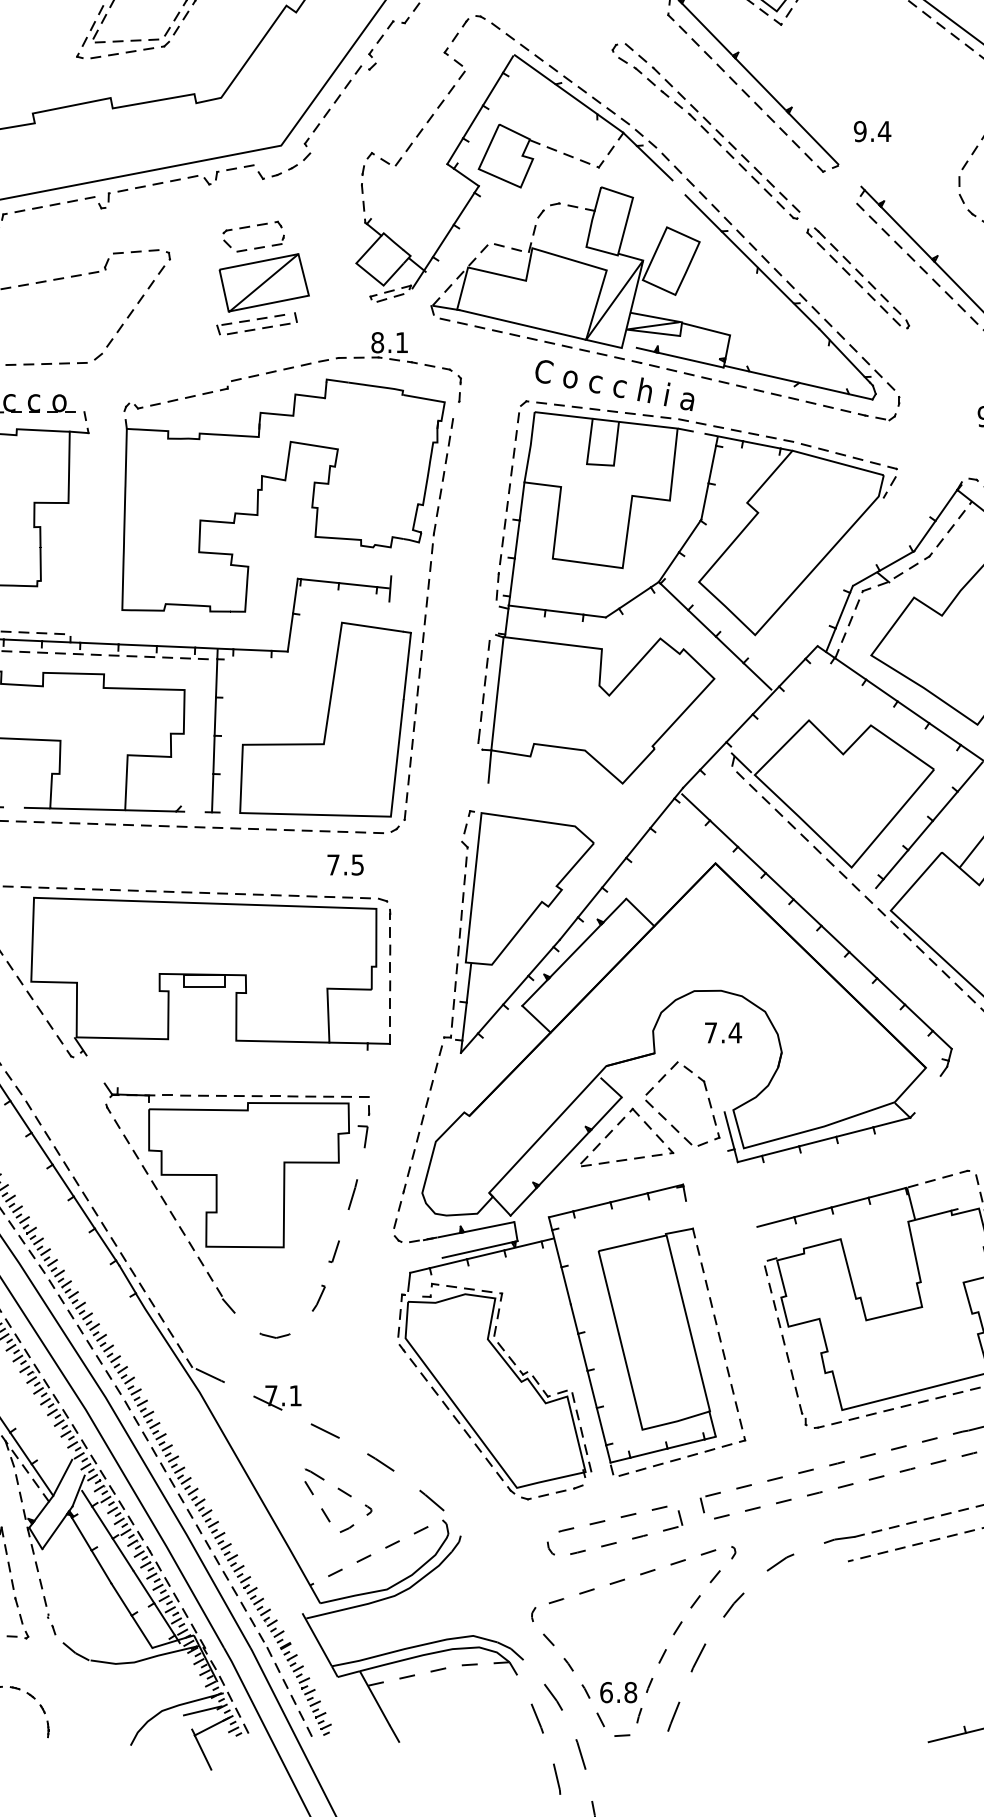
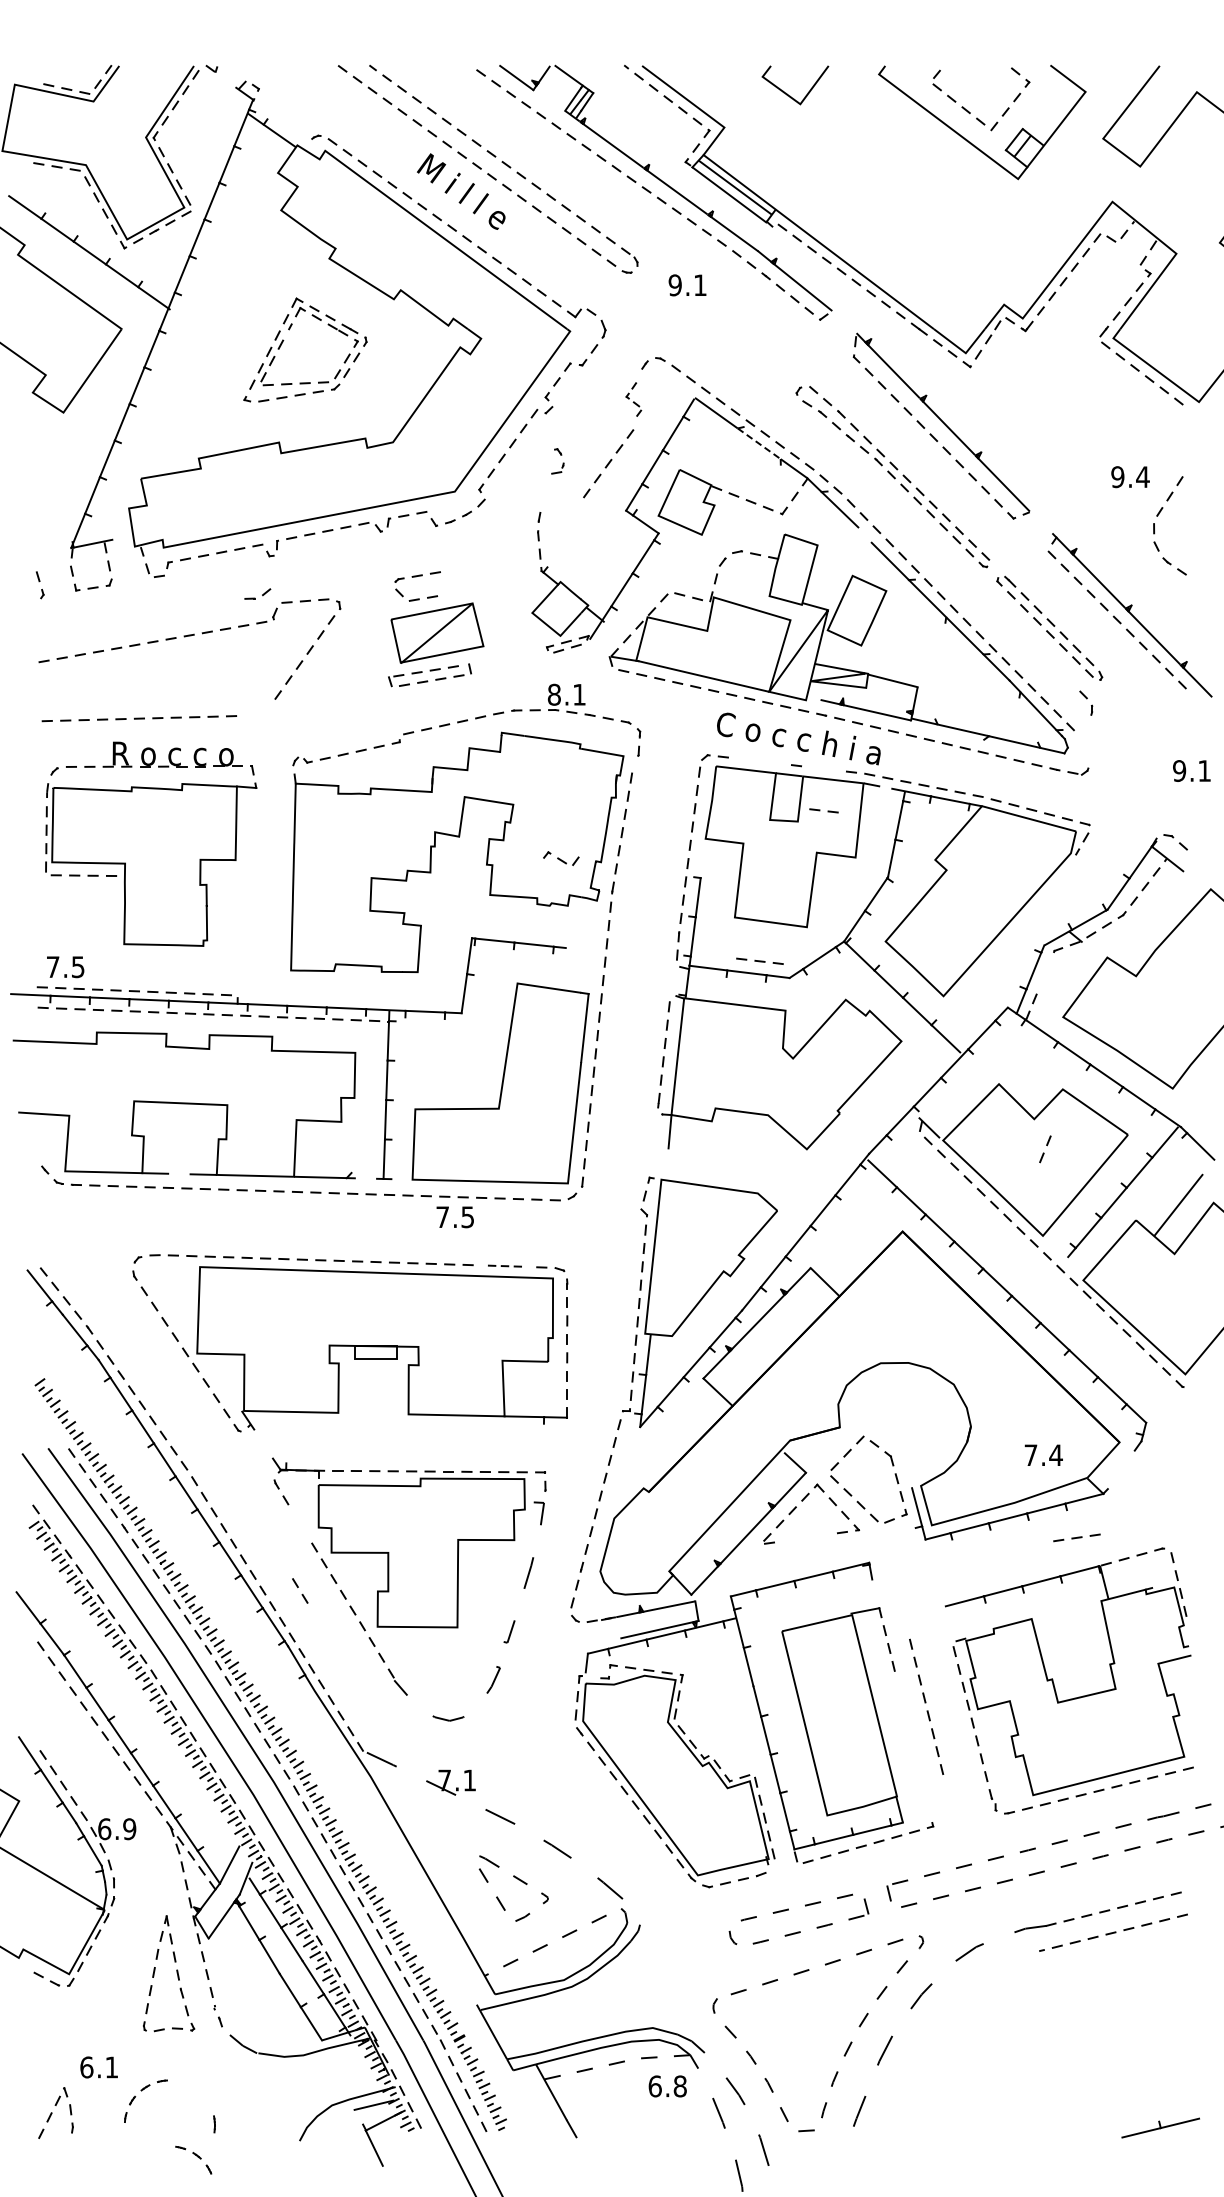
part: (454, 56) -> (633, 399), size x0.7
line: (576, 99) -> (759, 444), solid -> dashed
text: (872, 131) -> (1130, 477), moved
part: (384, 159) -> (561, 858), moved
part: (277, 233) -> (557, 461), moved
part: (89, 357) -> (257, 593), moved
part: (893, 393) -> (1086, 702), moved
part: (576, 406) -> (759, 960), moved
part: (638, 414) -> (823, 810), moved
line: (521, 500) -> (702, 857), removed
line: (390, 588) -> (567, 948), removed
part: (854, 613) -> (1045, 1149), moved
text: (344, 865) -> (454, 1217), moved
part: (329, 896) -> (504, 1265), size x0.7
text: (723, 1032) -> (1043, 1454), moved
part: (131, 1146) -> (300, 1590), moved
part: (621, 1160) -> (1076, 1537), moved
part: (726, 1362) -> (926, 1706), moved
text: (618, 1692) -> (667, 2086), moved
part: (27, 1699) -> (193, 2159), moved

